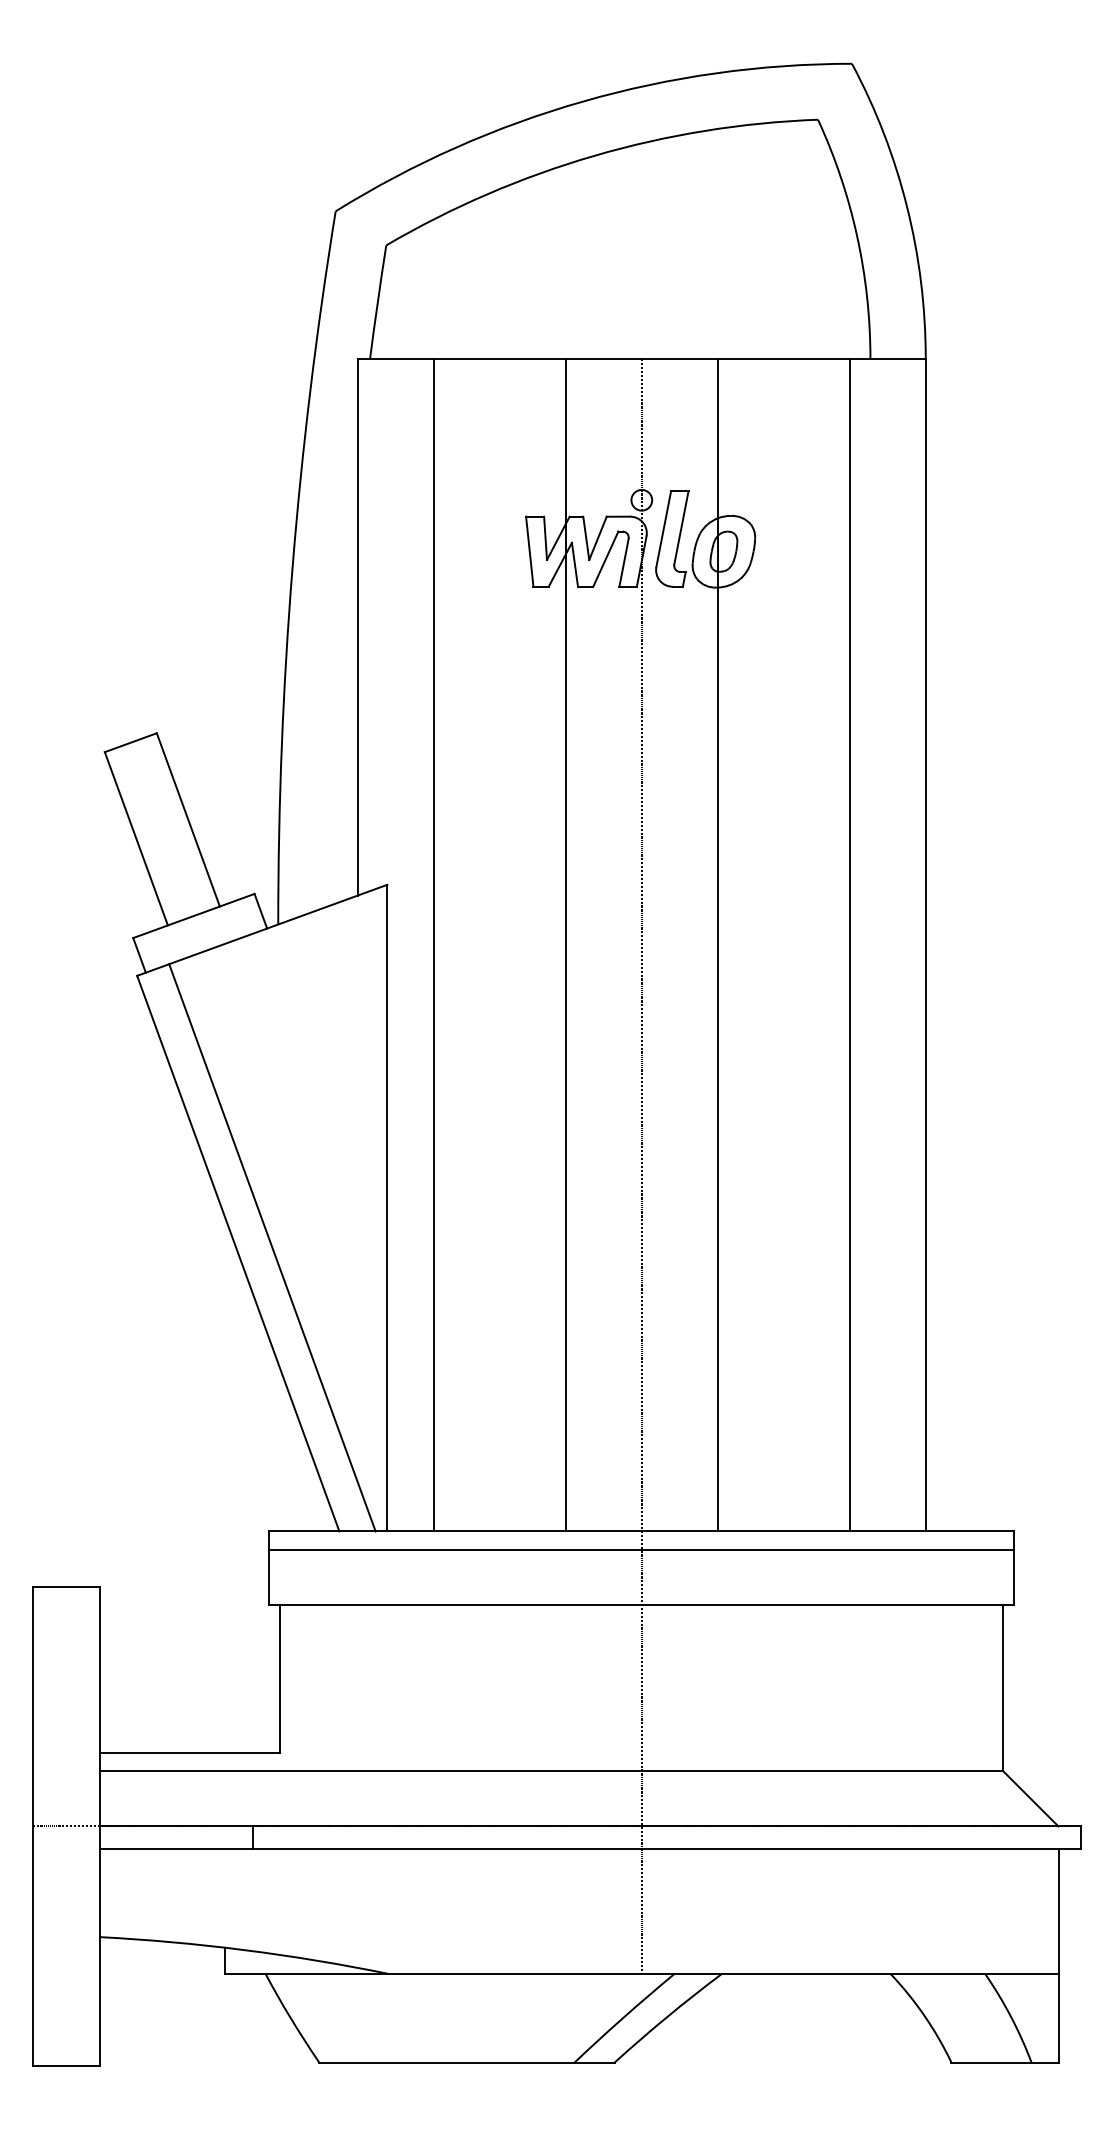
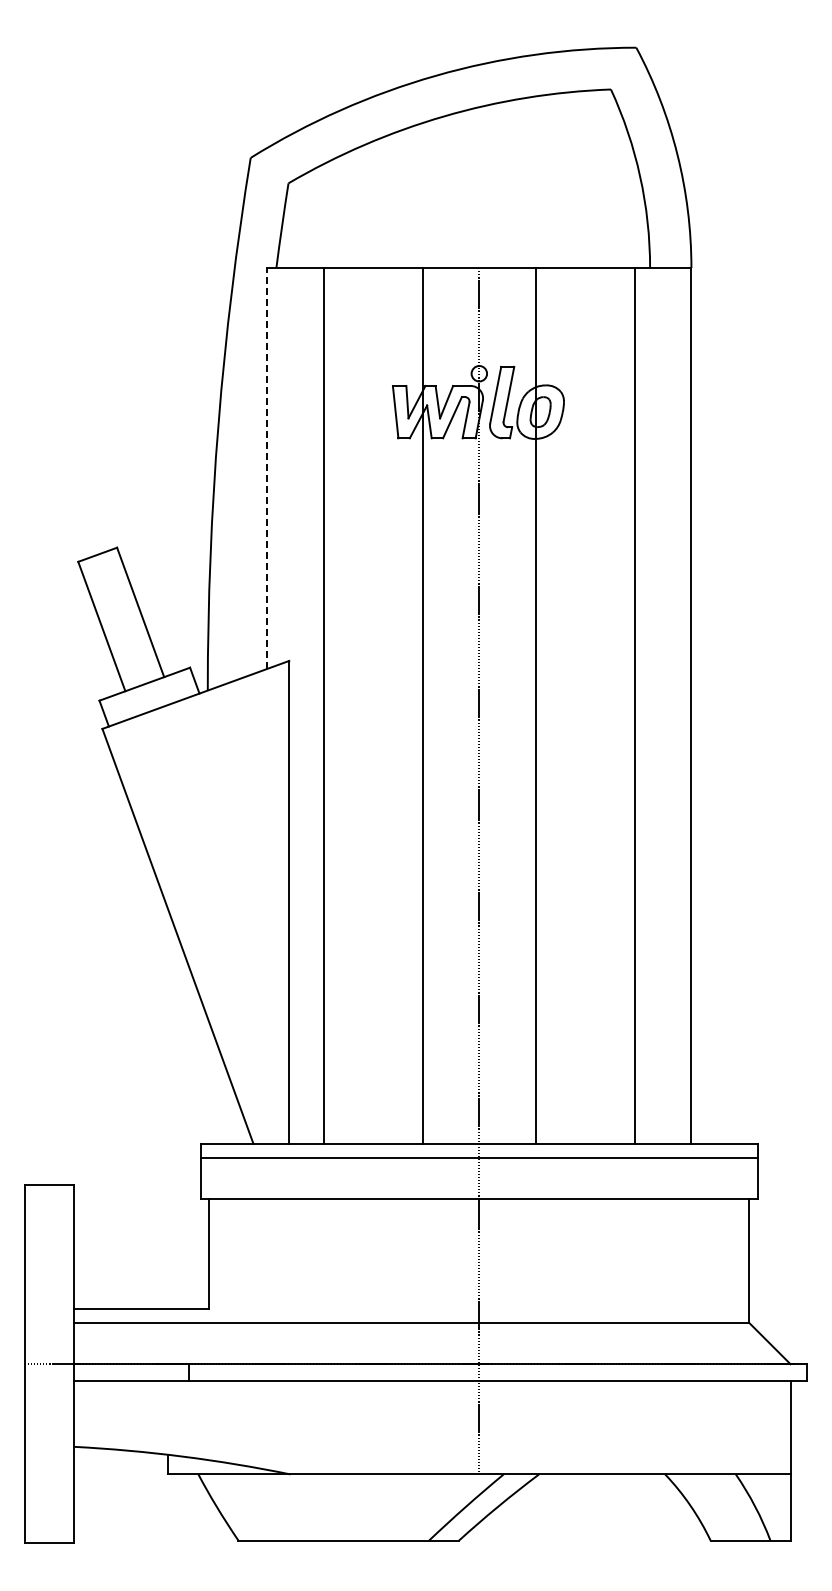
line: (358, 627) -> (267, 468), solid -> dashed
line: (272, 1247) -> (203, 931), removed

